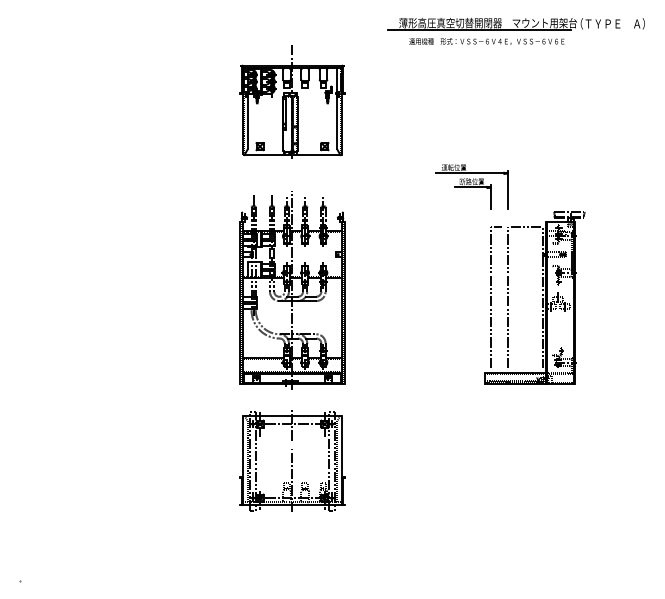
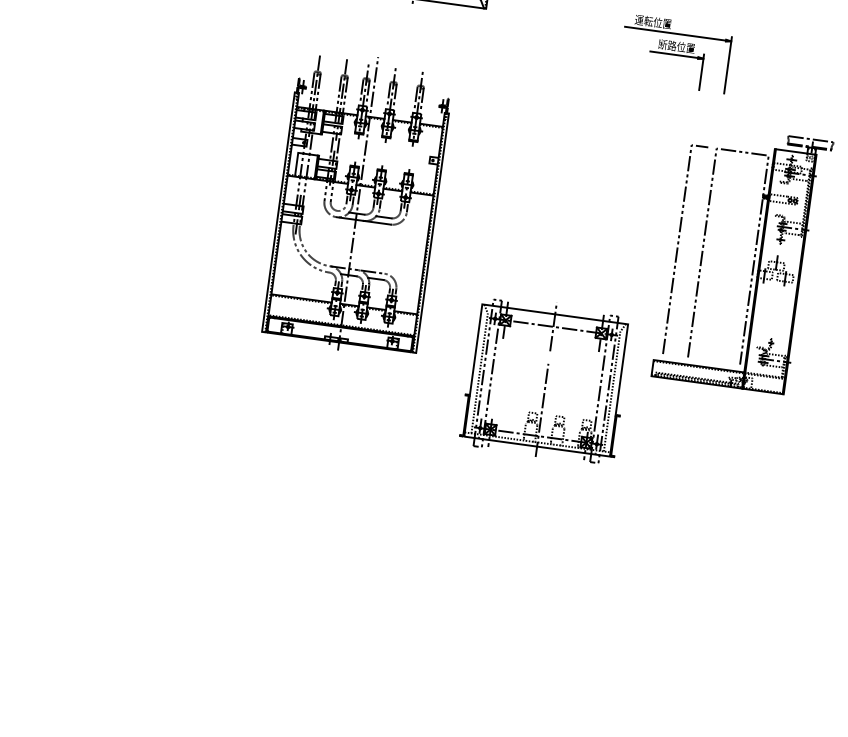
part: (471, 186) -> (675, 53), moved
part: (292, 290) -> (358, 204), moved
part: (292, 460) -> (546, 380), moved

